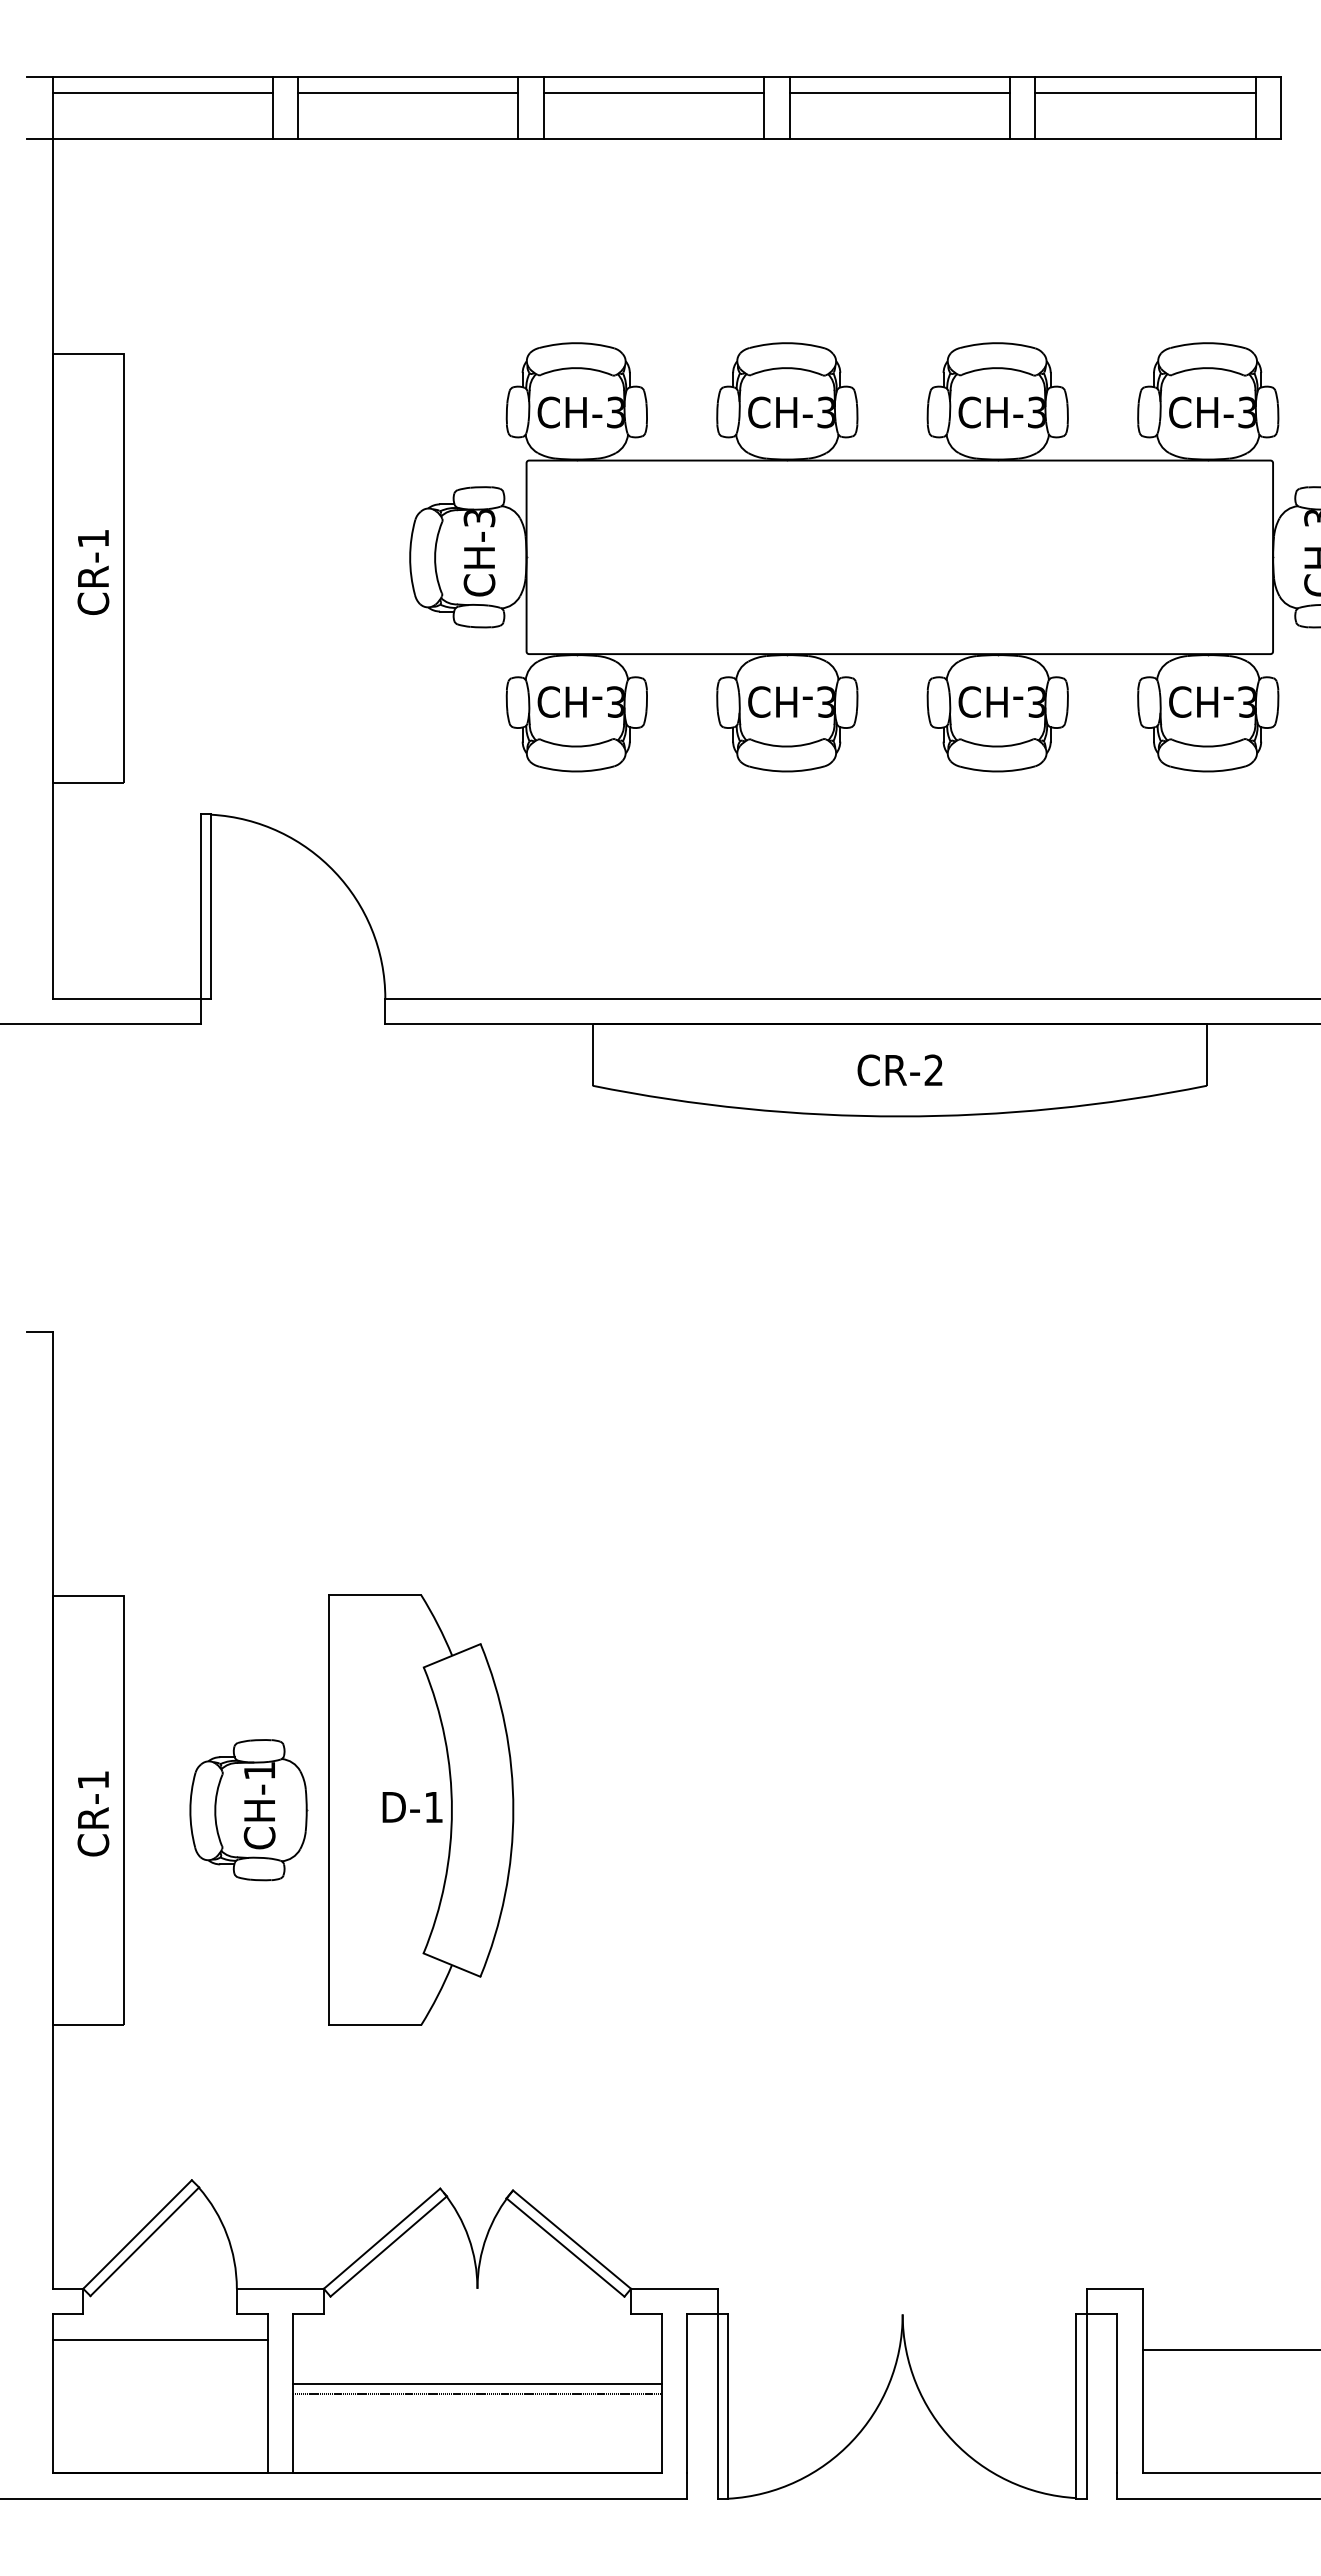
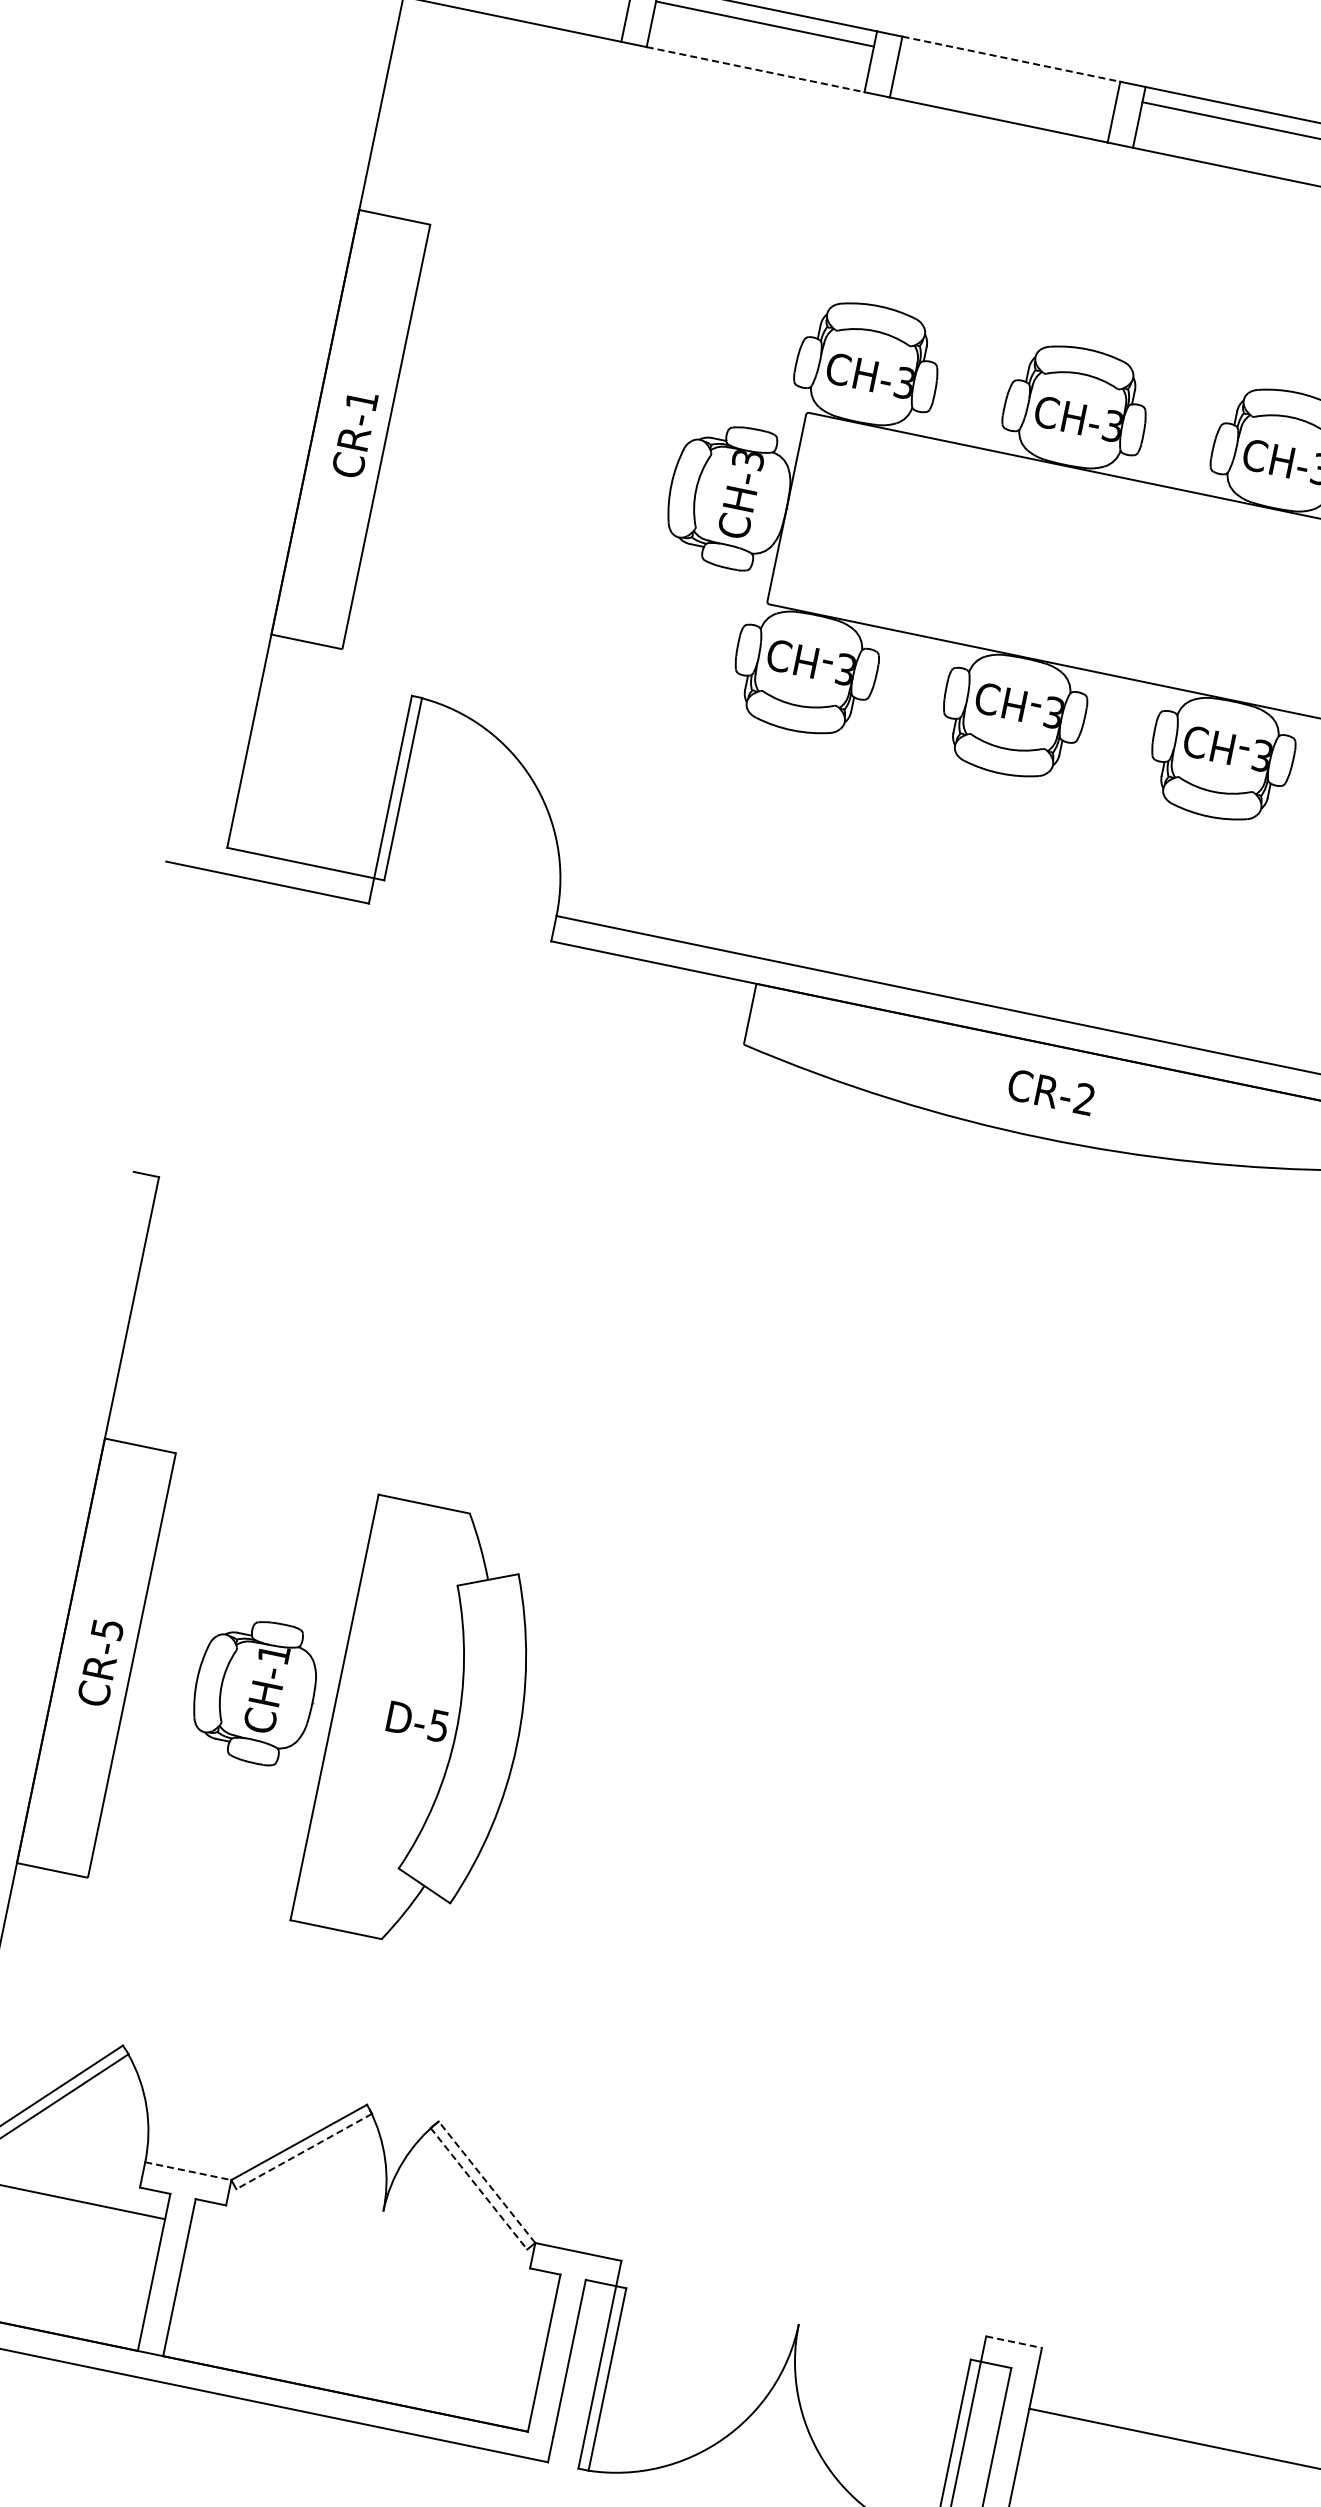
line: (654, 77) -> (1011, 59), solid -> dashed
line: (654, 92) -> (1008, 74), removed
line: (408, 138) -> (755, 69), solid -> dashed
text: (93, 1780) -> (107, 1629), CR-1 -> CR-5
text: (433, 1807) -> (438, 1726), D-1 -> D-5
line: (572, 2239) -> (487, 2182), solid -> dashed
line: (388, 2246) -> (303, 2151), solid -> dashed
line: (565, 2247) -> (478, 2188), solid -> dashed
line: (280, 2288) -> (188, 2170), solid -> dashed
line: (1115, 2288) -> (1014, 2342), solid -> dashed
line: (477, 2383) -> (363, 2305), removed
line: (477, 2393) -> (361, 2315), removed

